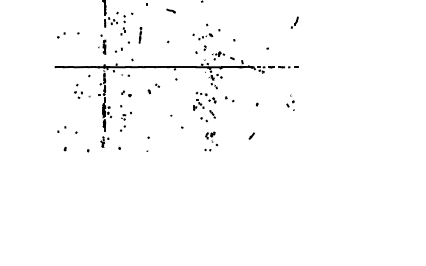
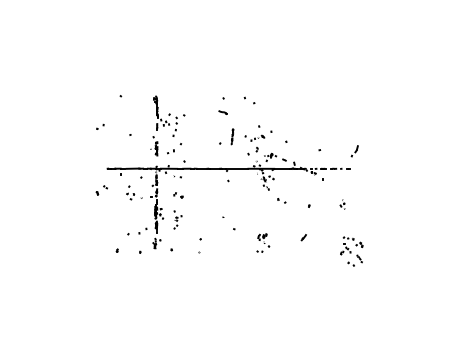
part: (294, 22) -> (354, 151), moved
part: (61, 34) -> (100, 126), moved
line: (140, 34) -> (232, 136), moved
part: (153, 88) -> (101, 190), moved
part: (290, 102) -> (342, 204), size x0.6
part: (204, 106) -> (351, 251), moved
part: (125, 117) -> (177, 219), size x0.7
part: (61, 128) -> (142, 230), moved

